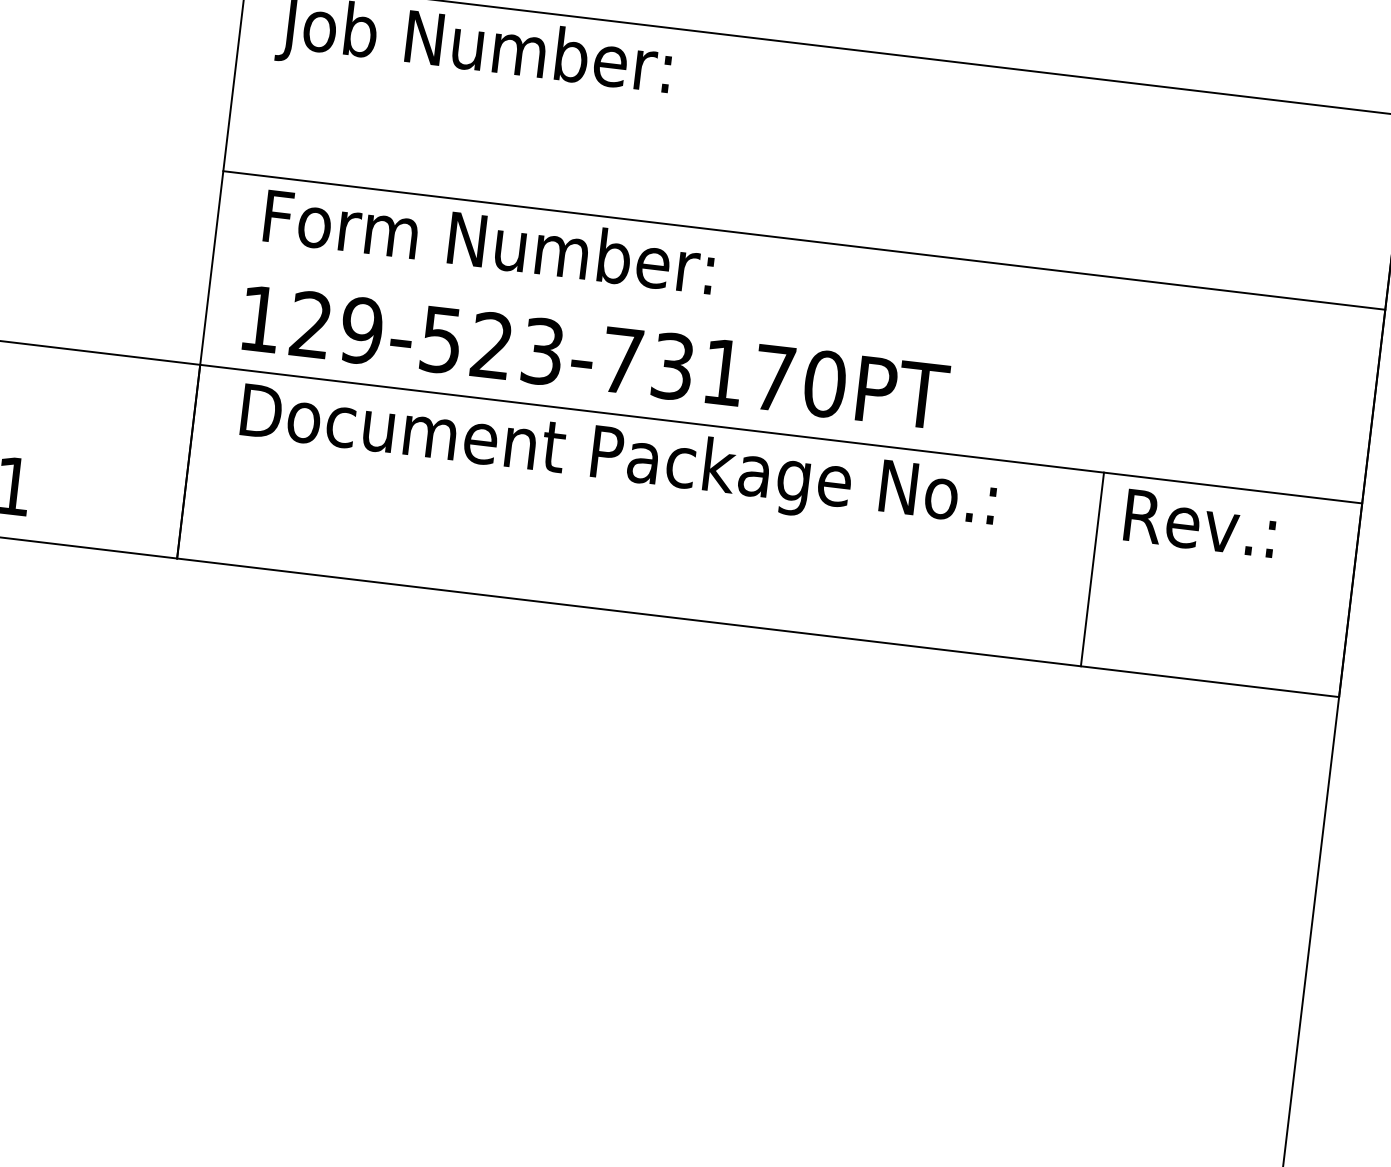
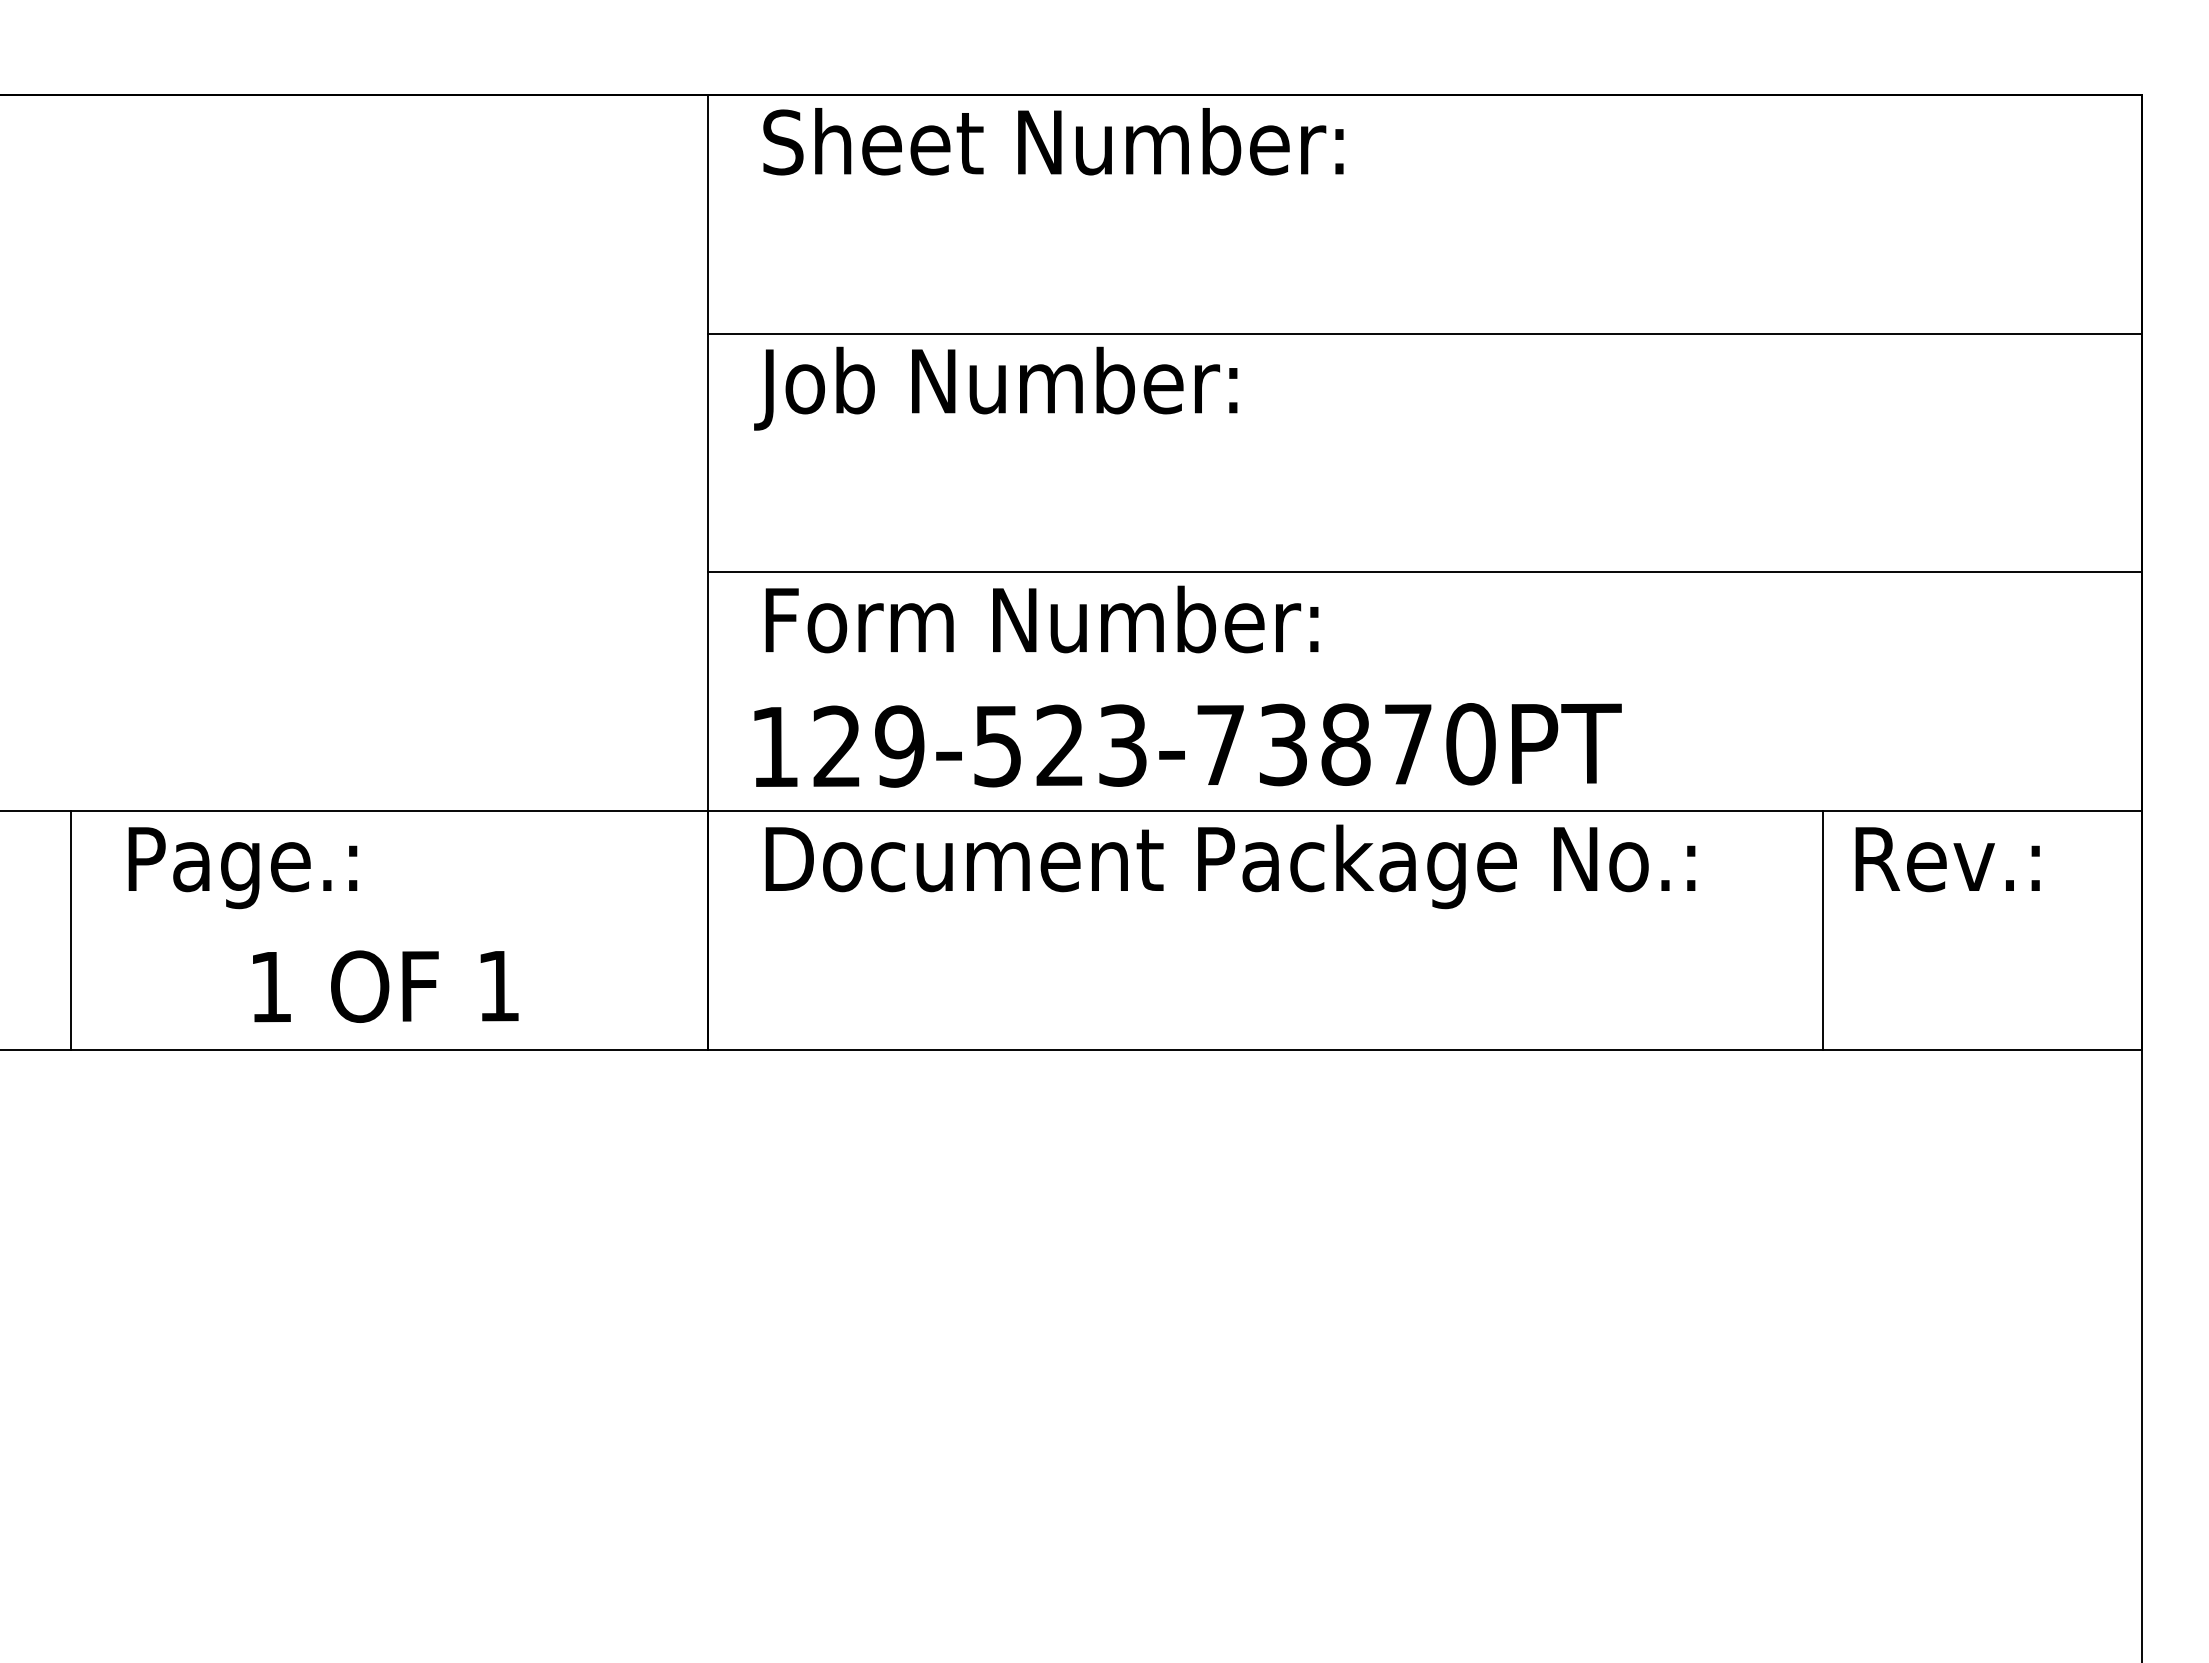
text: (723, 372) -> (1345, 744), 129-523-73170PT -> 129-523-73870PT

